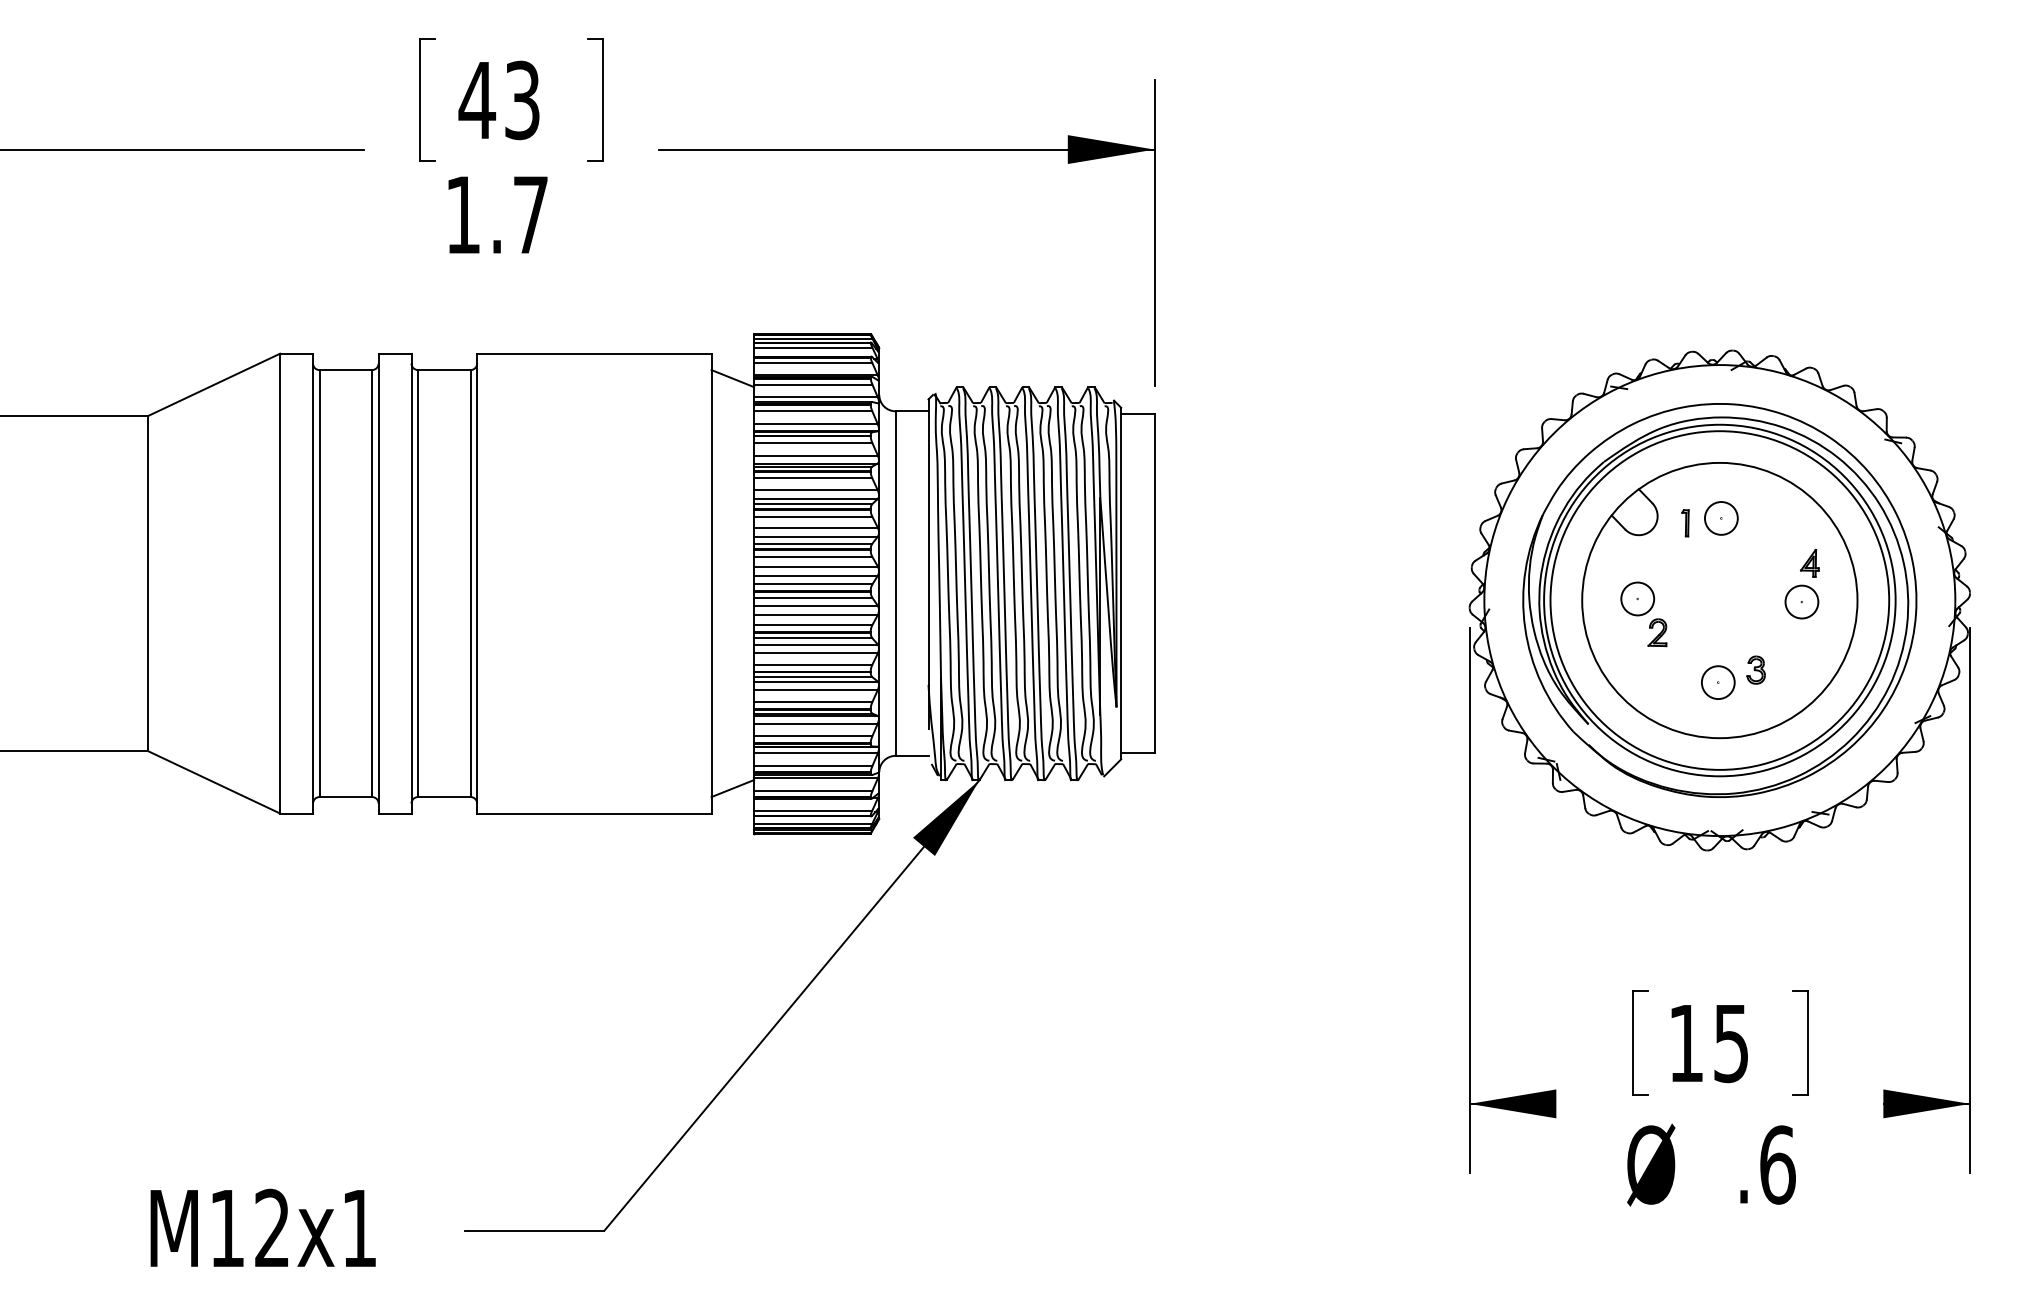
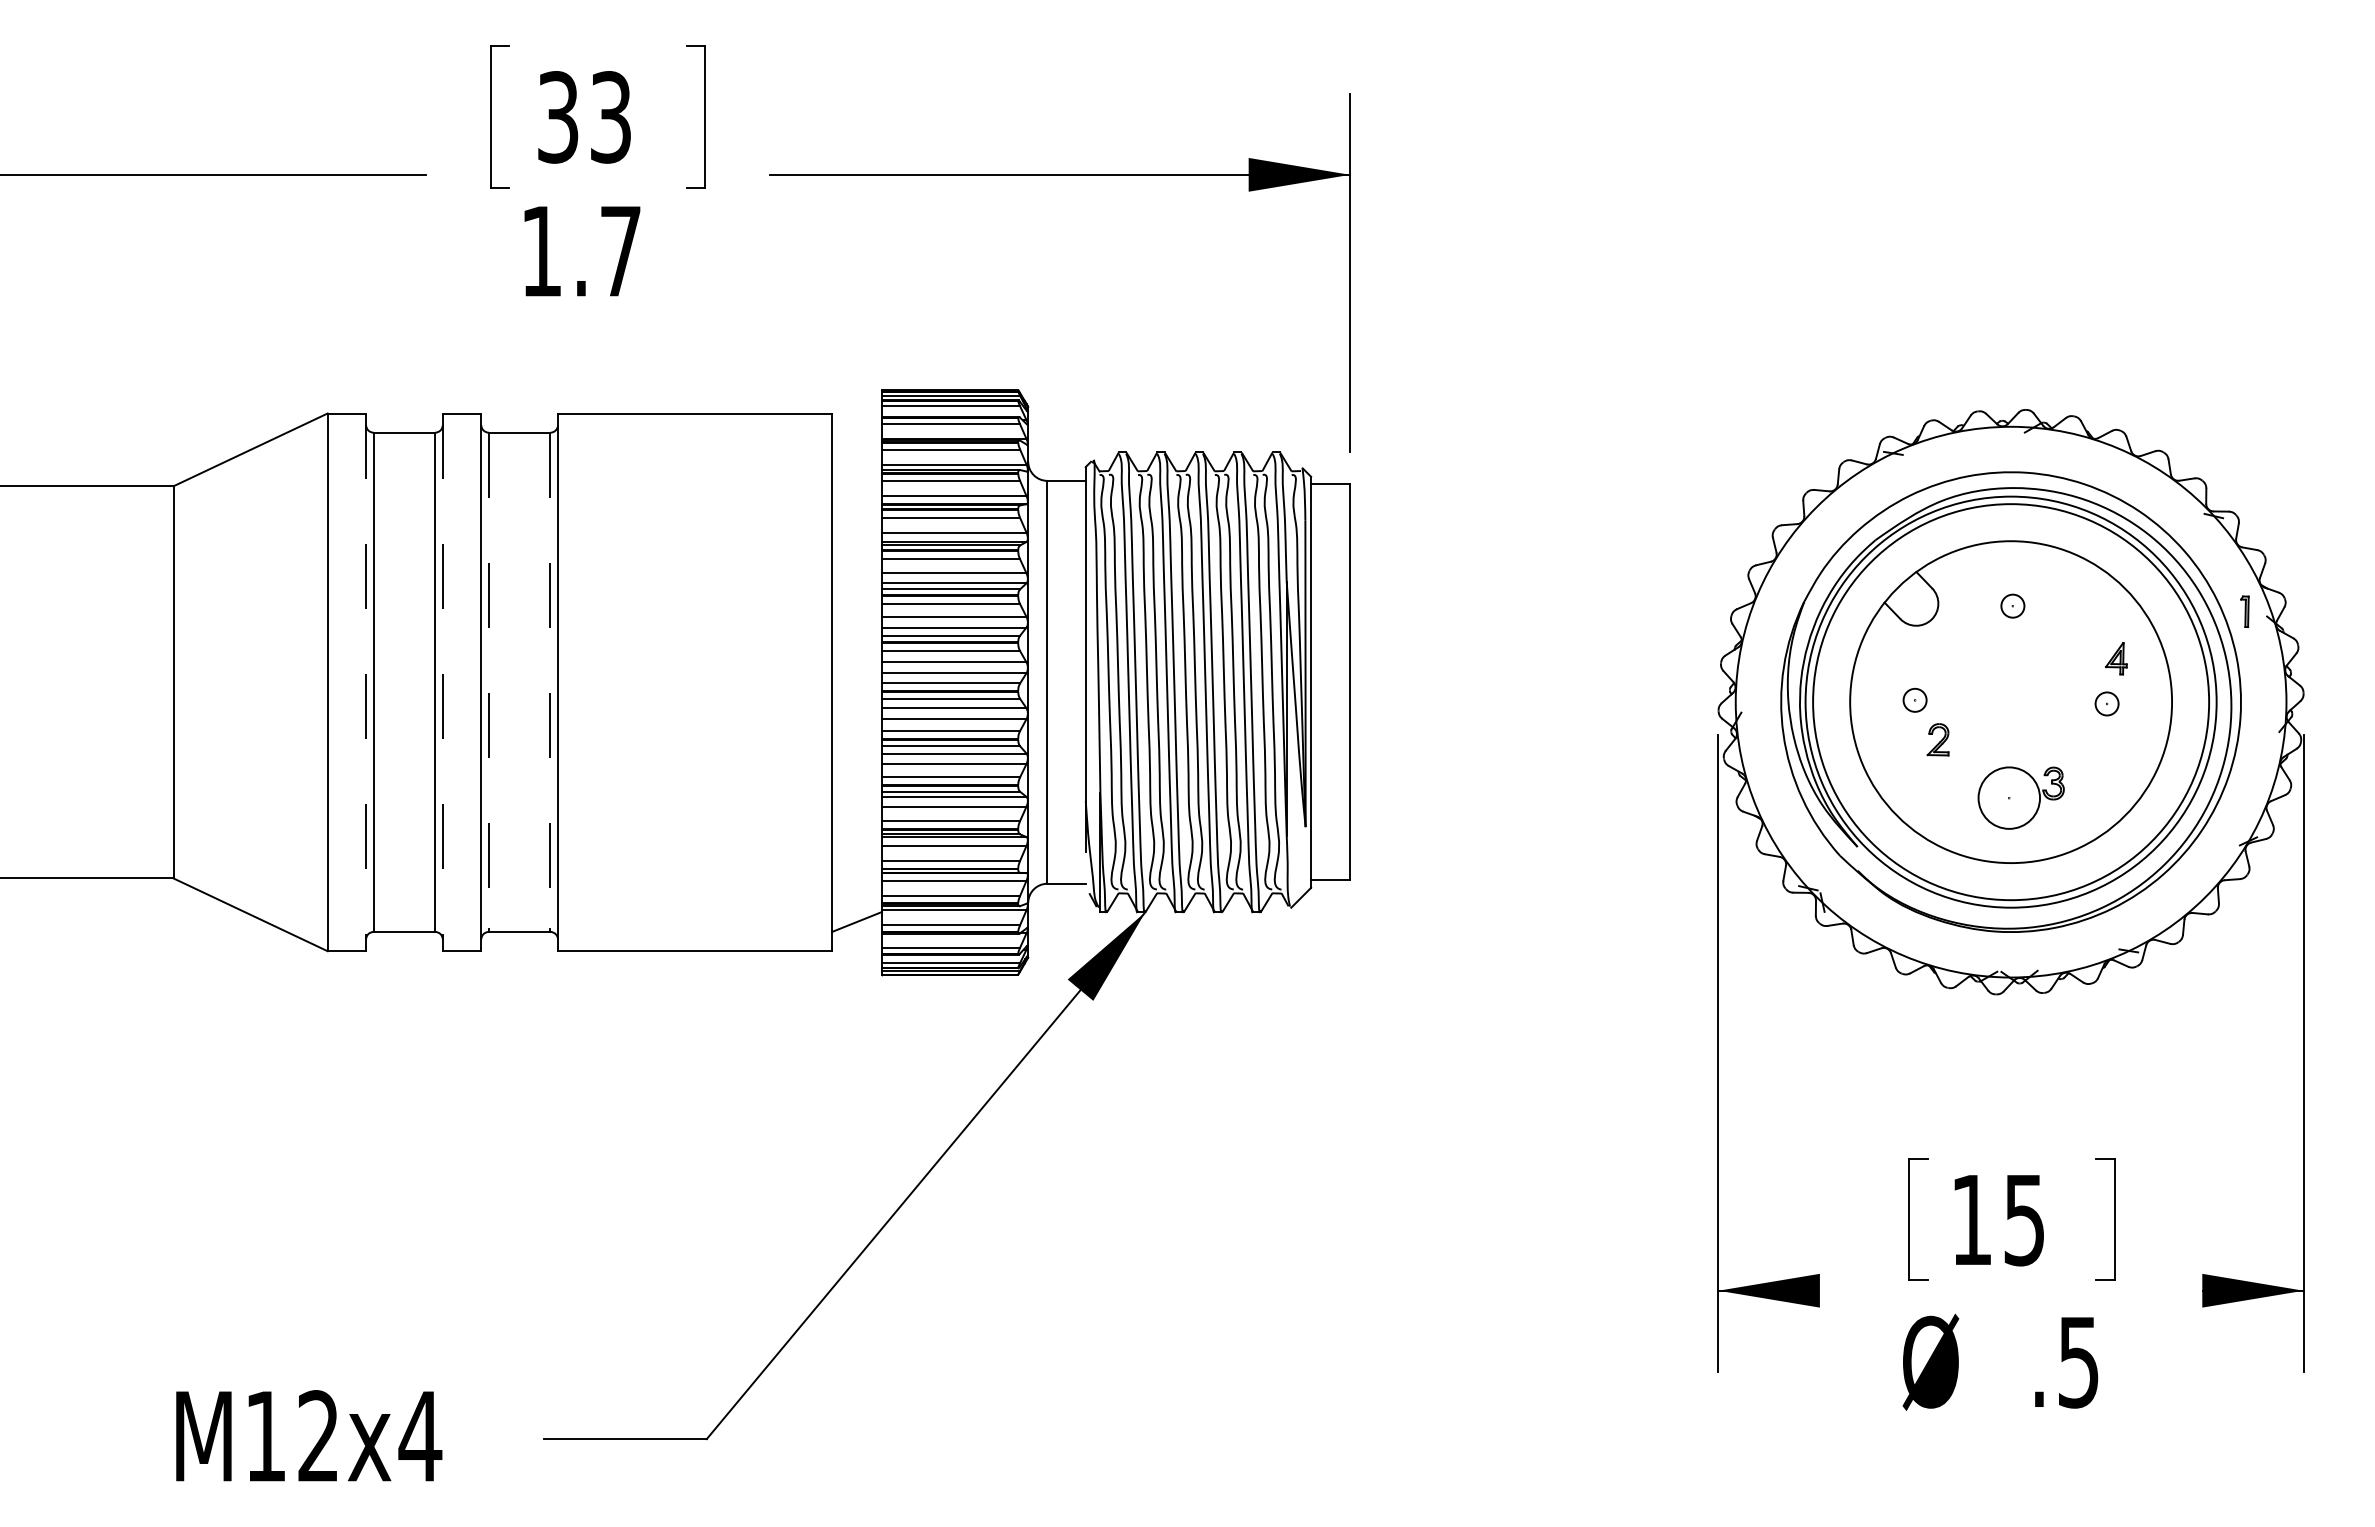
text: (477, 100) -> (558, 117), 43 -> 33
line: (732, 378) -> (856, 442), removed
circle: (1721, 517) -> (2012, 605), size x0.6
part: (1685, 523) -> (2244, 611), moved
line: (313, 582) -> (366, 681), solid -> dashed
line: (378, 582) -> (442, 681), solid -> dashed
line: (417, 582) -> (488, 680), solid -> dashed
line: (470, 582) -> (550, 680), solid -> dashed
circle: (1637, 599) -> (1914, 700), size x0.6
circle: (1801, 601) -> (2106, 703), size x0.6
circle: (1718, 682) -> (2009, 797), size x1.6
text: (1778, 1164) -> (2079, 1361), .6 -> .5
text: (359, 1228) -> (420, 1436), M12x1 -> M12x4

